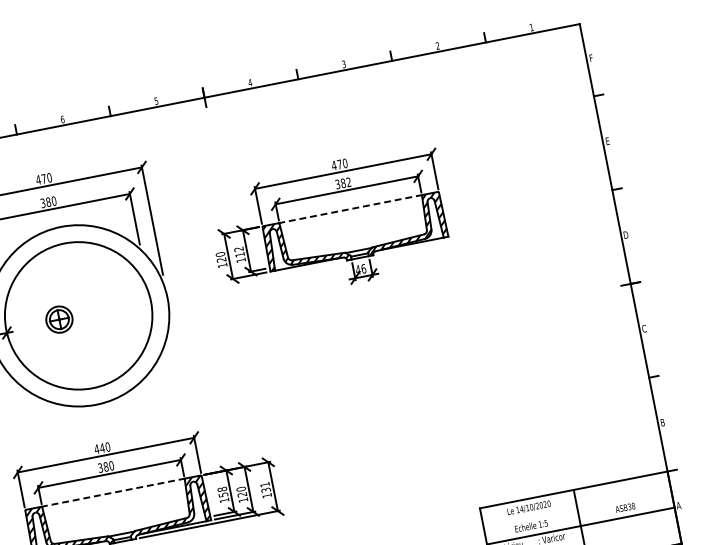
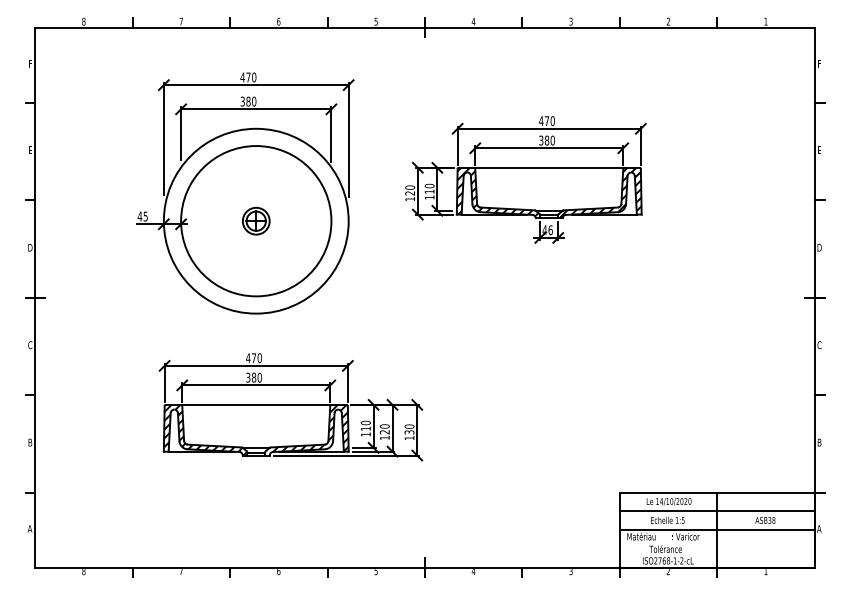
text: (348, 182) -> (552, 140), 382 -> 380
line: (350, 208) -> (549, 167), dashed -> solid
text: (238, 248) -> (429, 185), 112 -> 110
part: (59, 318) -> (256, 220), moved
text: (101, 447) -> (253, 357), 440 -> 470
text: (264, 484) -> (409, 426), 131 -> 130
text: (222, 491) -> (365, 425), 158 -> 110
line: (113, 492) -> (256, 404), dashed -> solid
line: (576, 508) -> (716, 511), added

